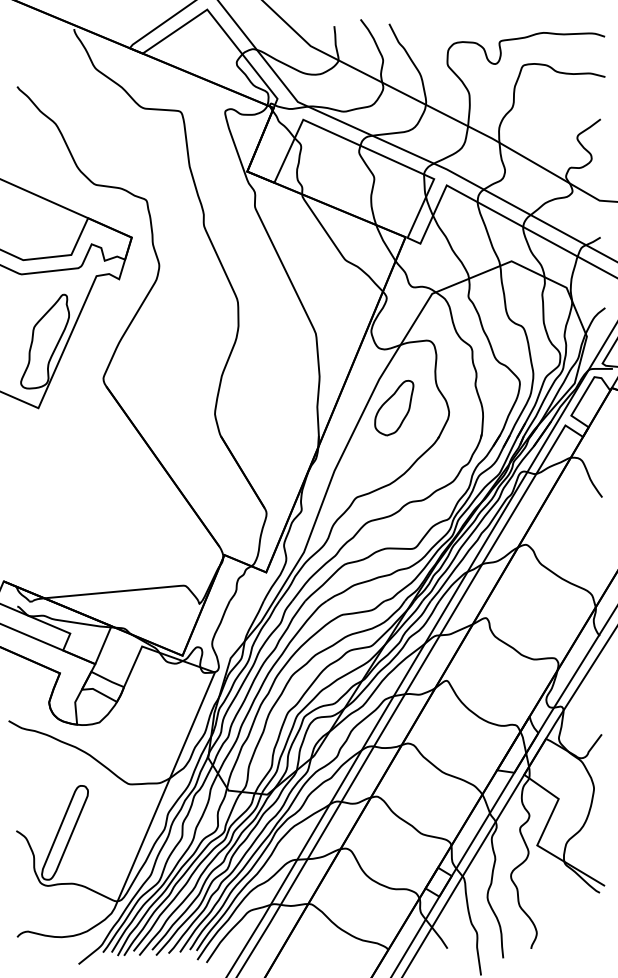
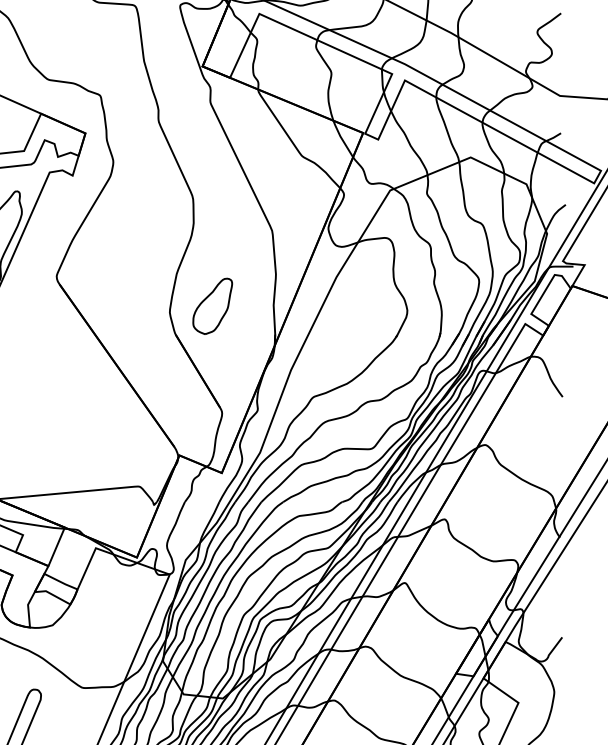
part: (394, 407) -> (212, 305), moved

